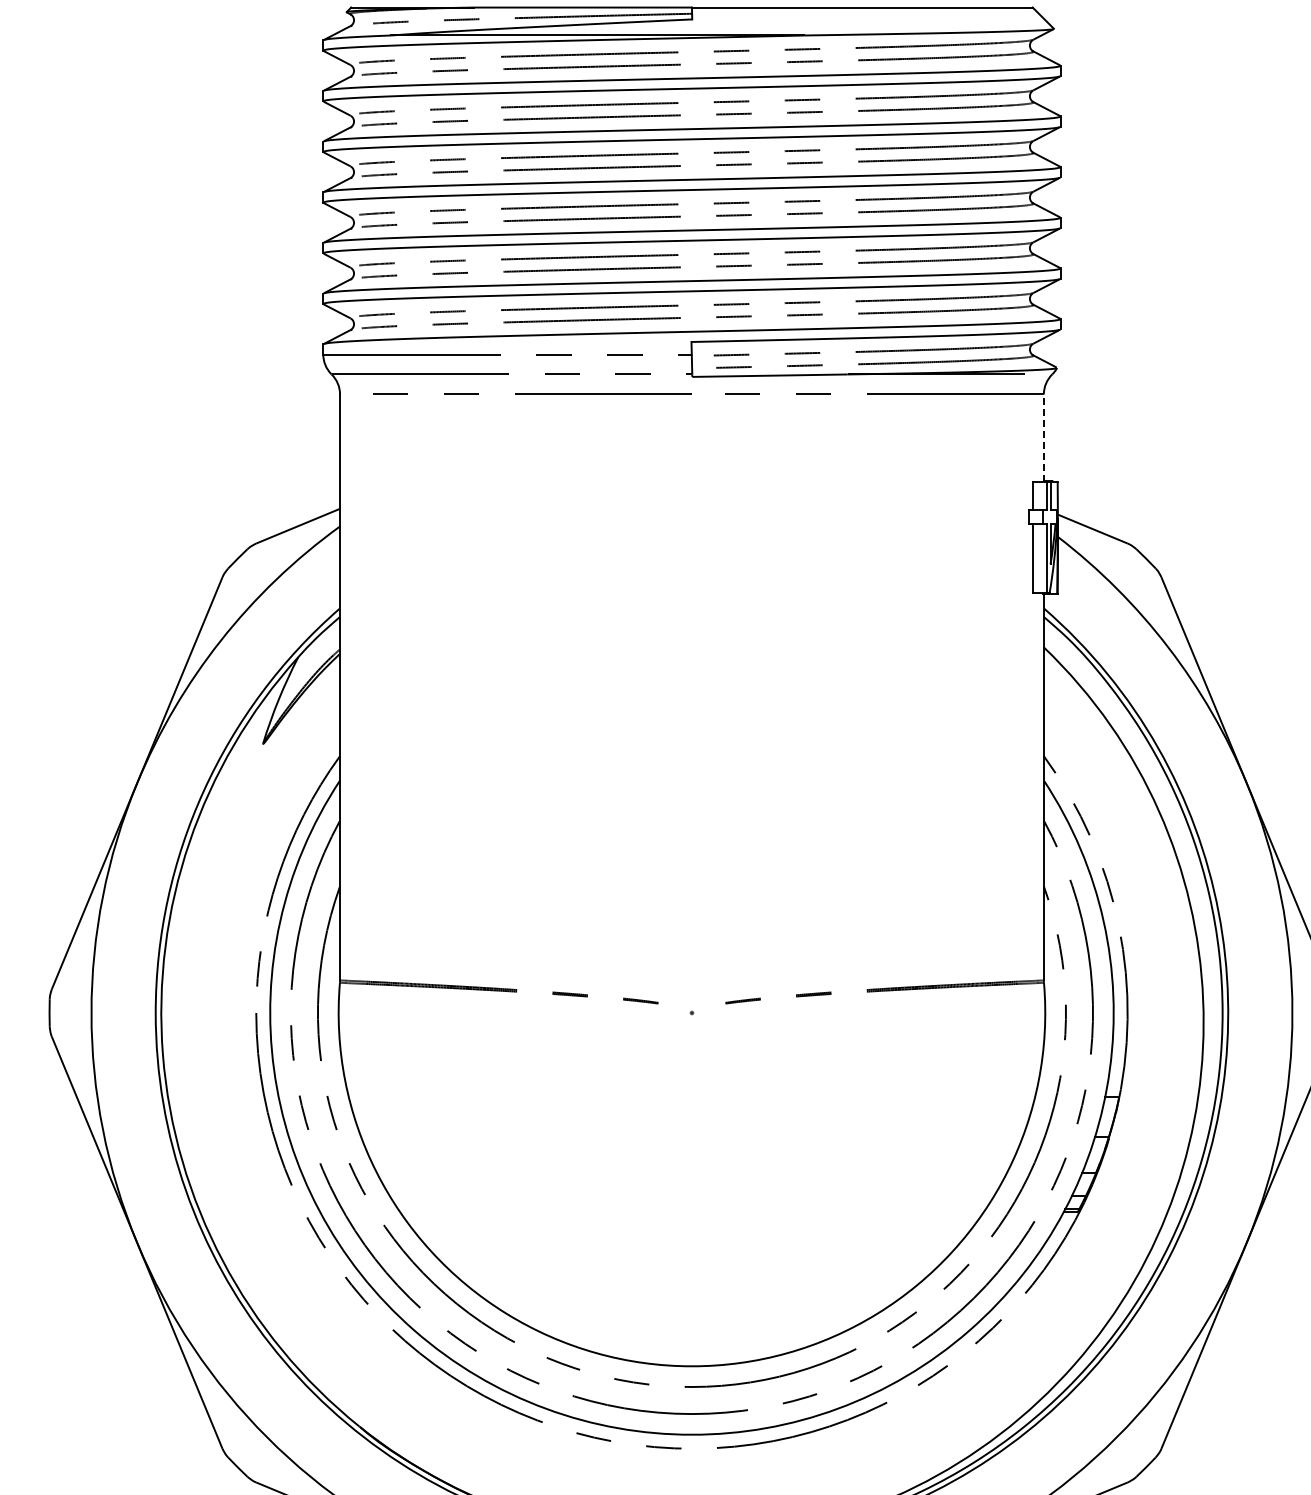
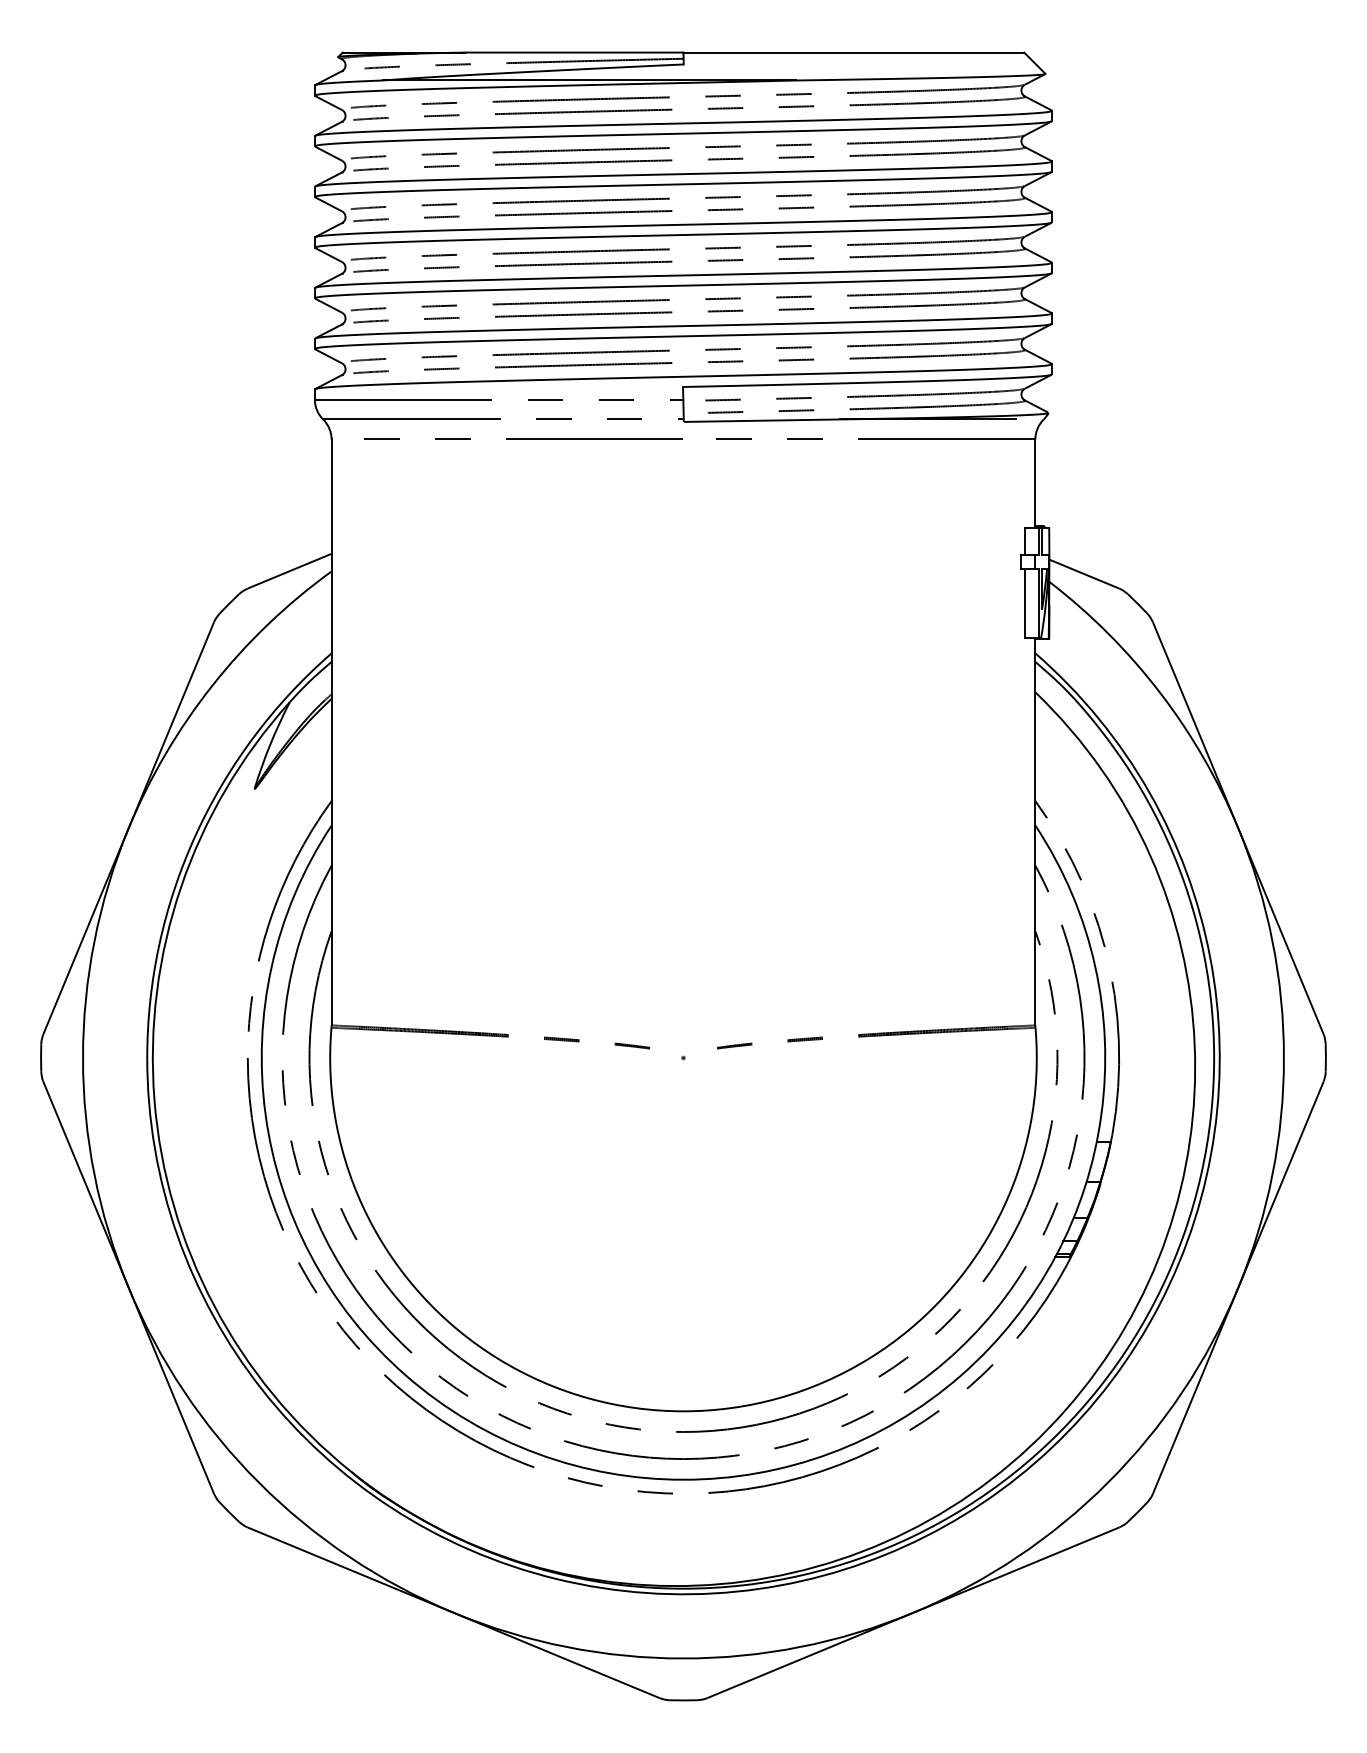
line: (1043, 437) -> (1035, 482), dashed -> solid

